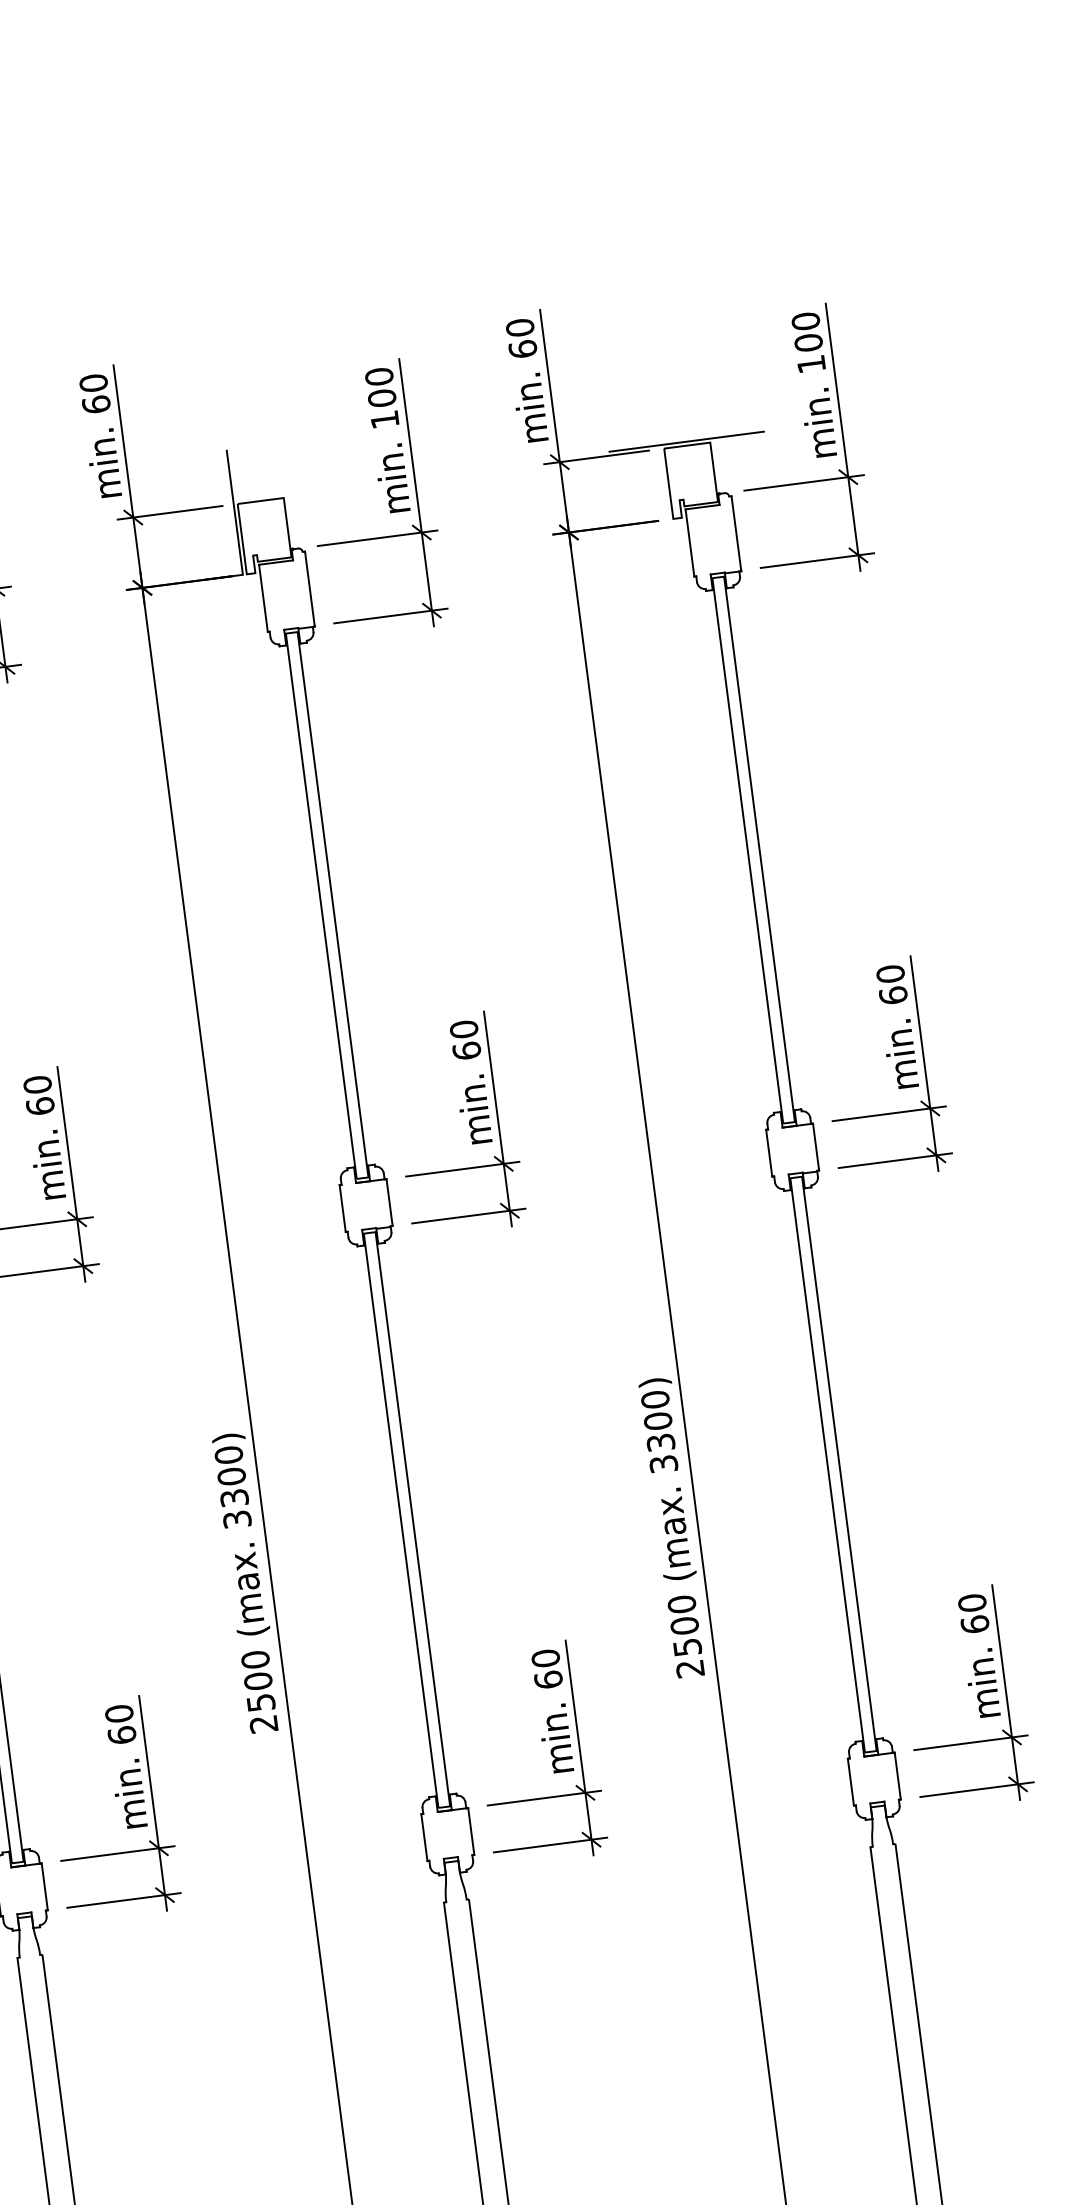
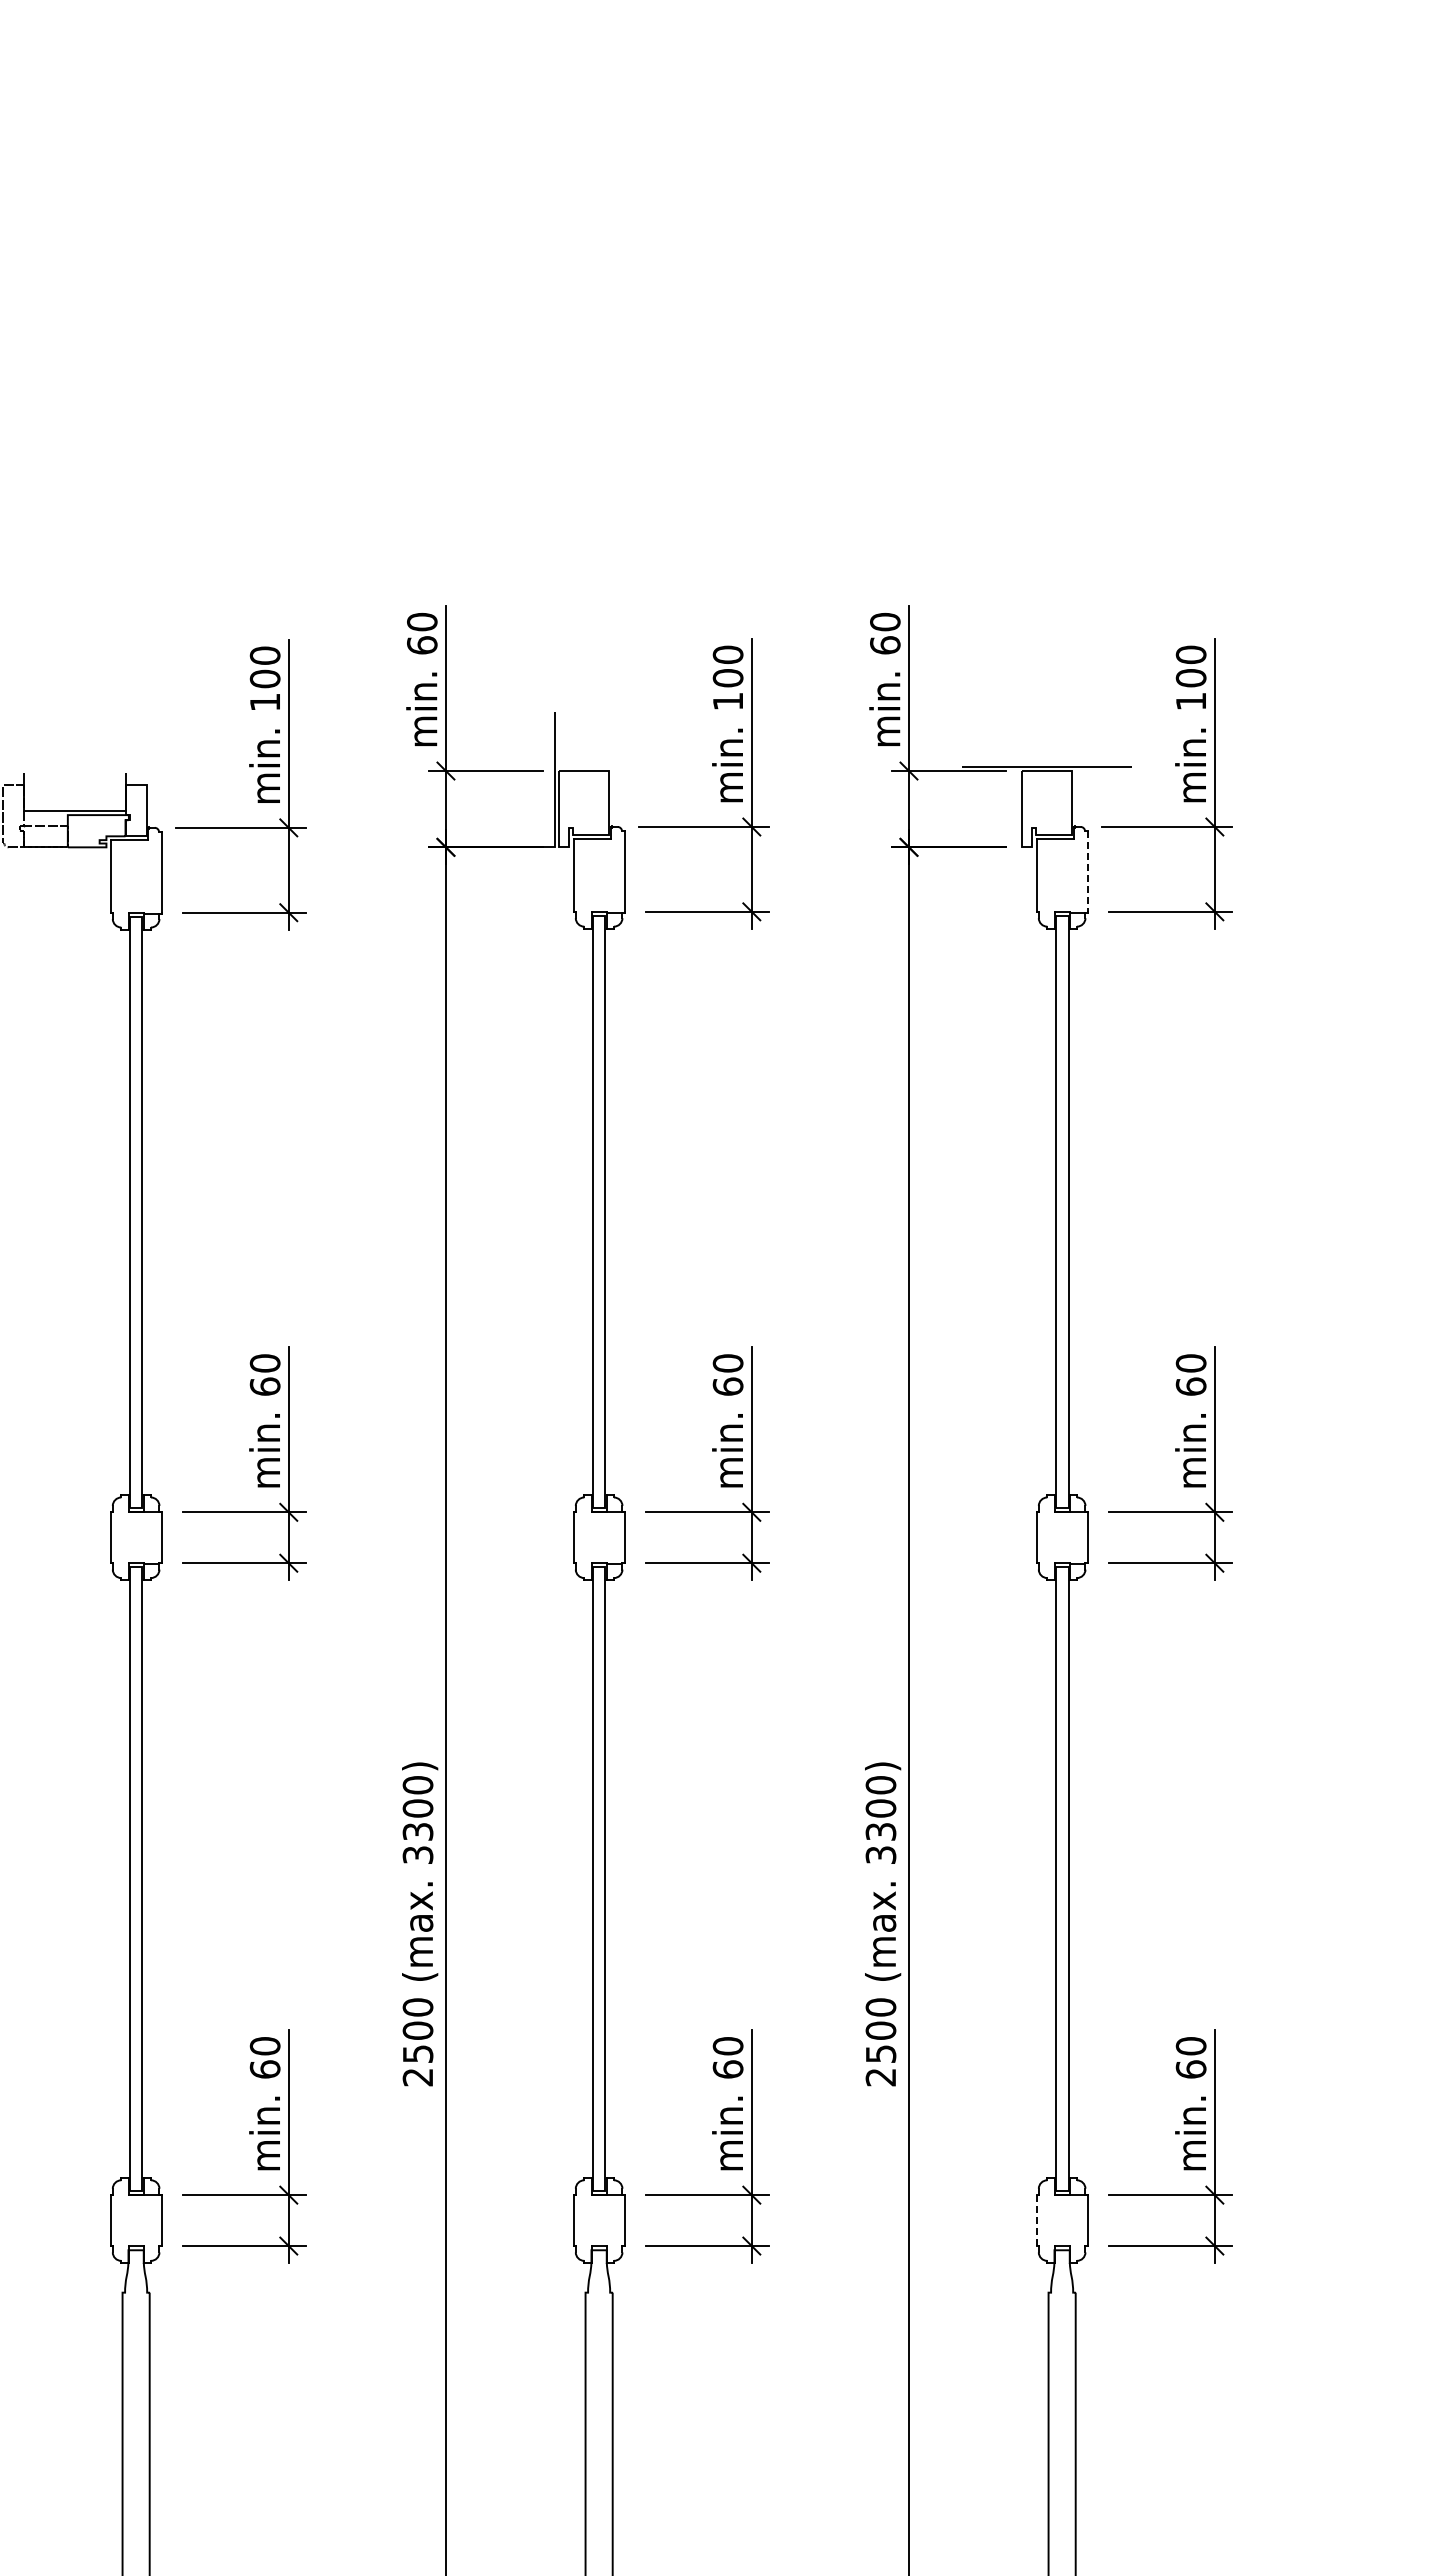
line: (736, 534) -> (1087, 872), solid -> dashed
line: (850, 1782) -> (1036, 2220), solid -> dashed

